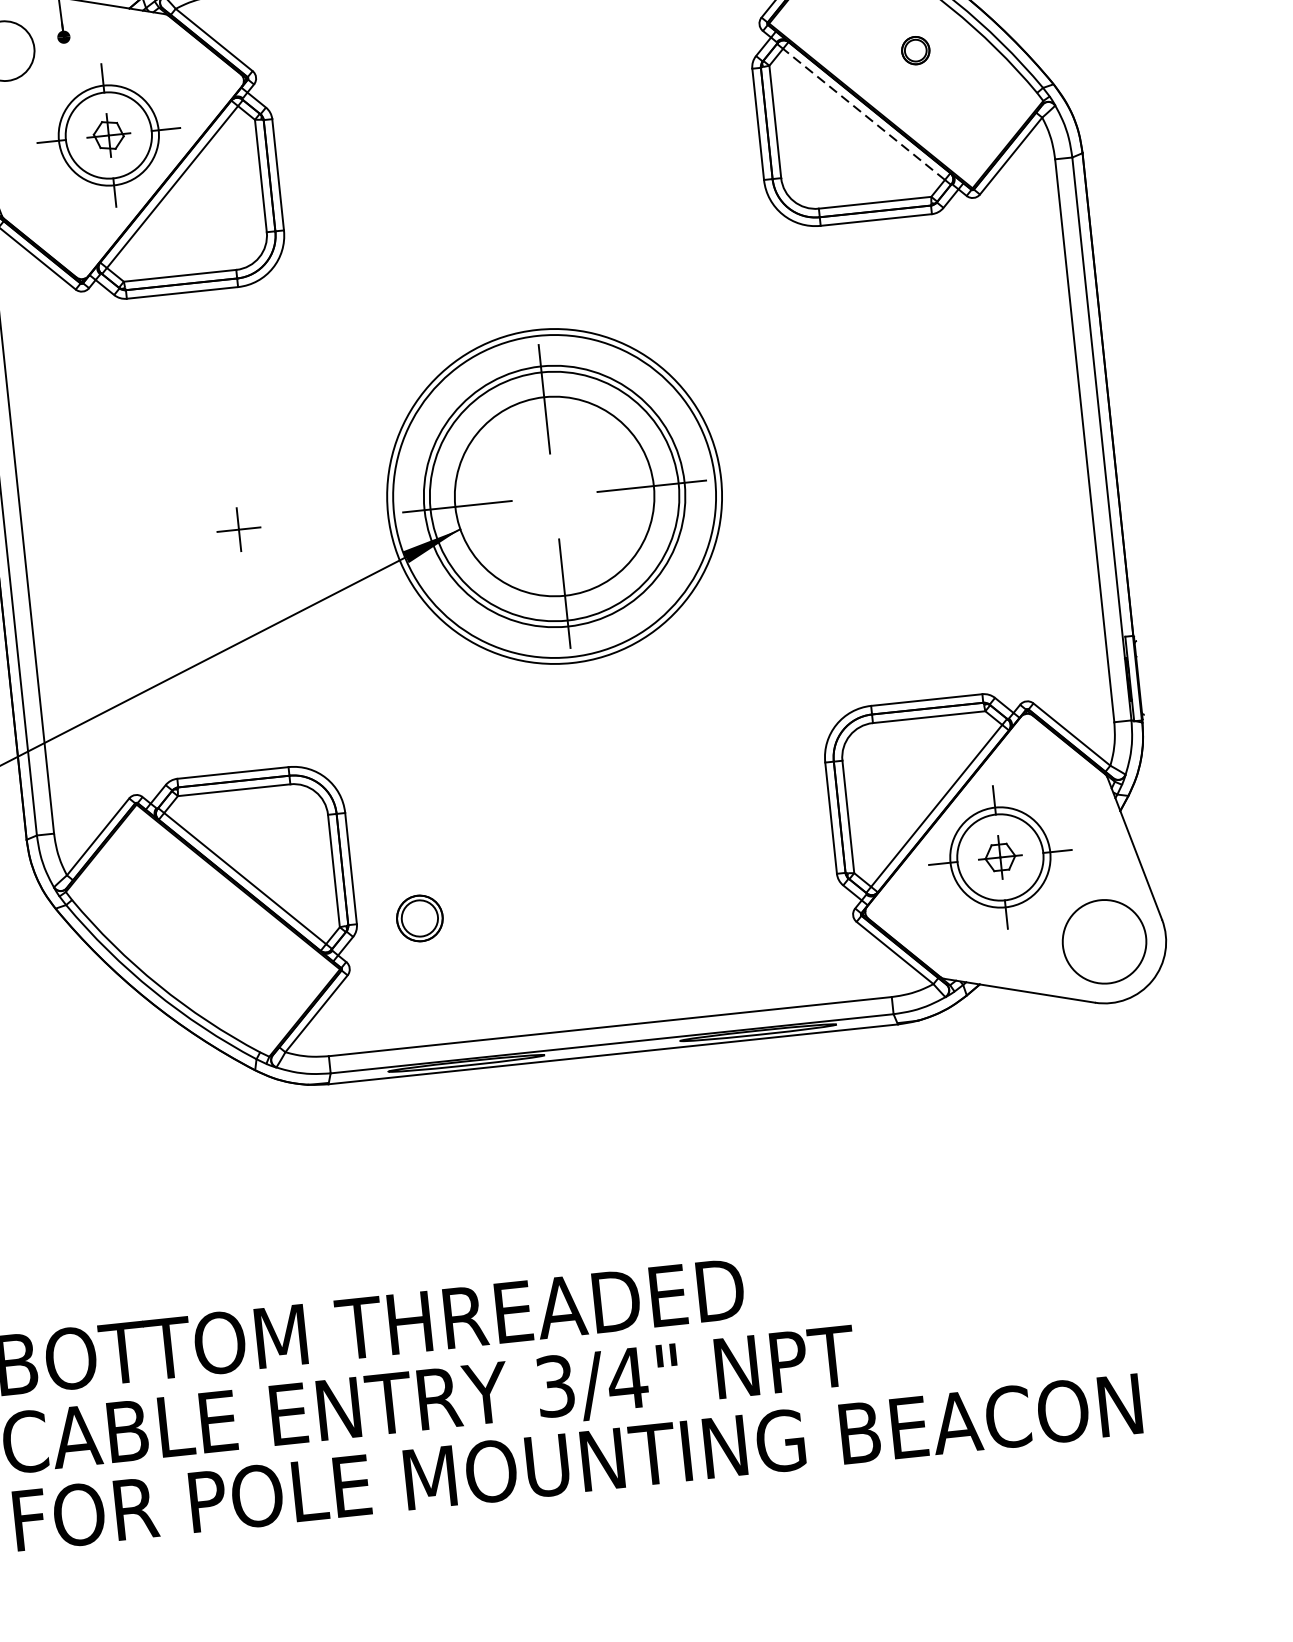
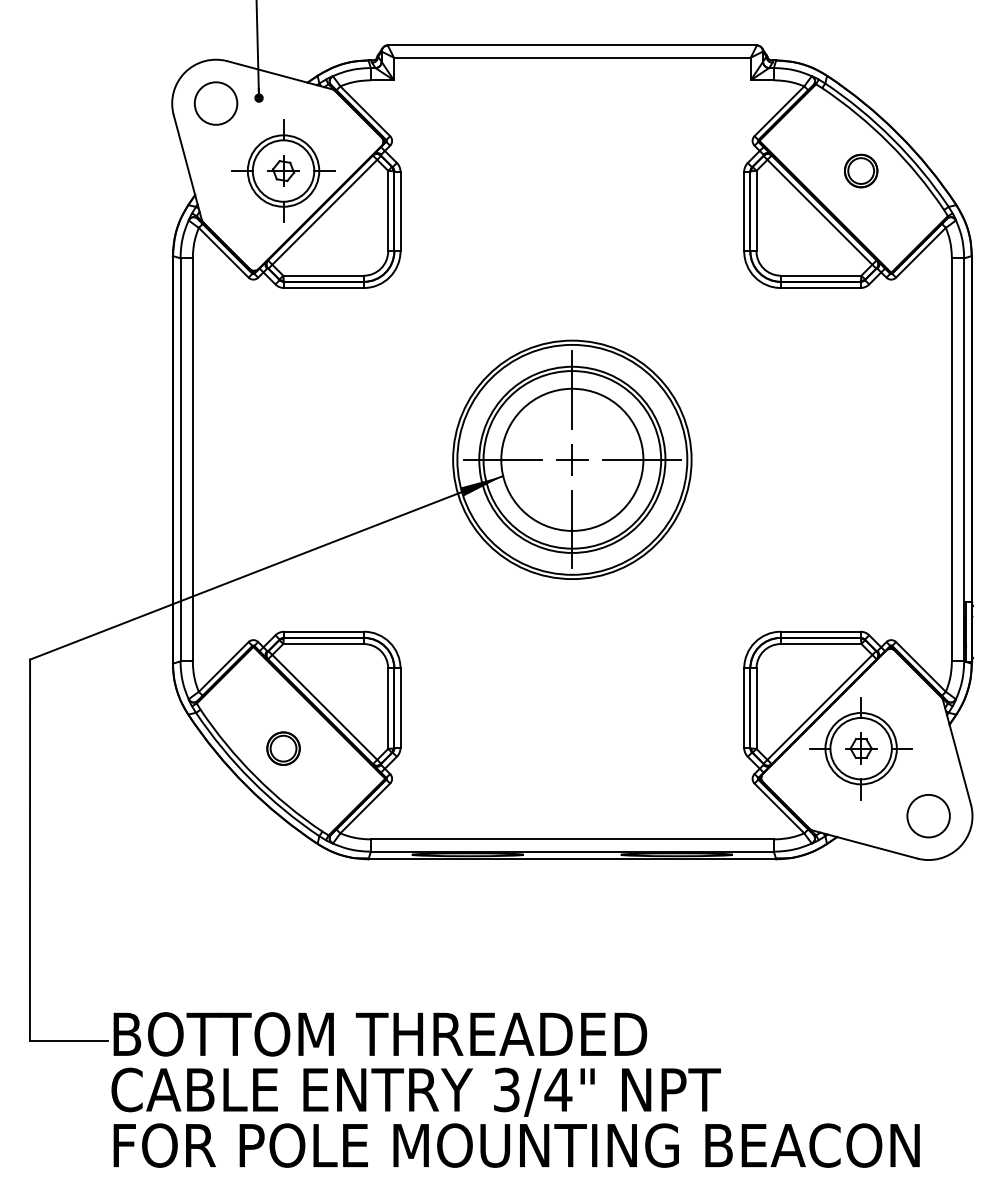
part: (915, 49) -> (861, 170), size x1.67
line: (863, 113) -> (819, 211), dashed -> solid
part: (239, 529) -> (572, 459), moved
part: (419, 918) -> (283, 748), moved
circle: (1104, 940) -> (928, 815), size x0.71

